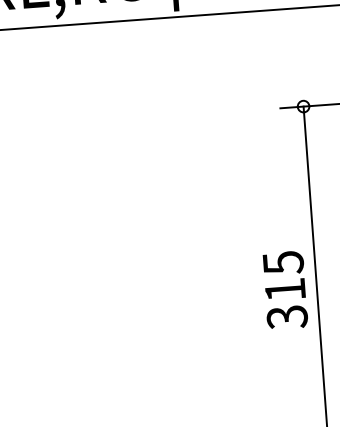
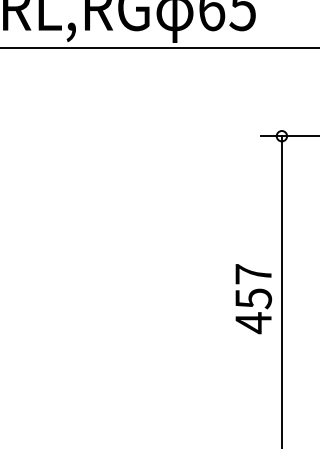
text: (285, 290) -> (253, 299), 315 -> 457

